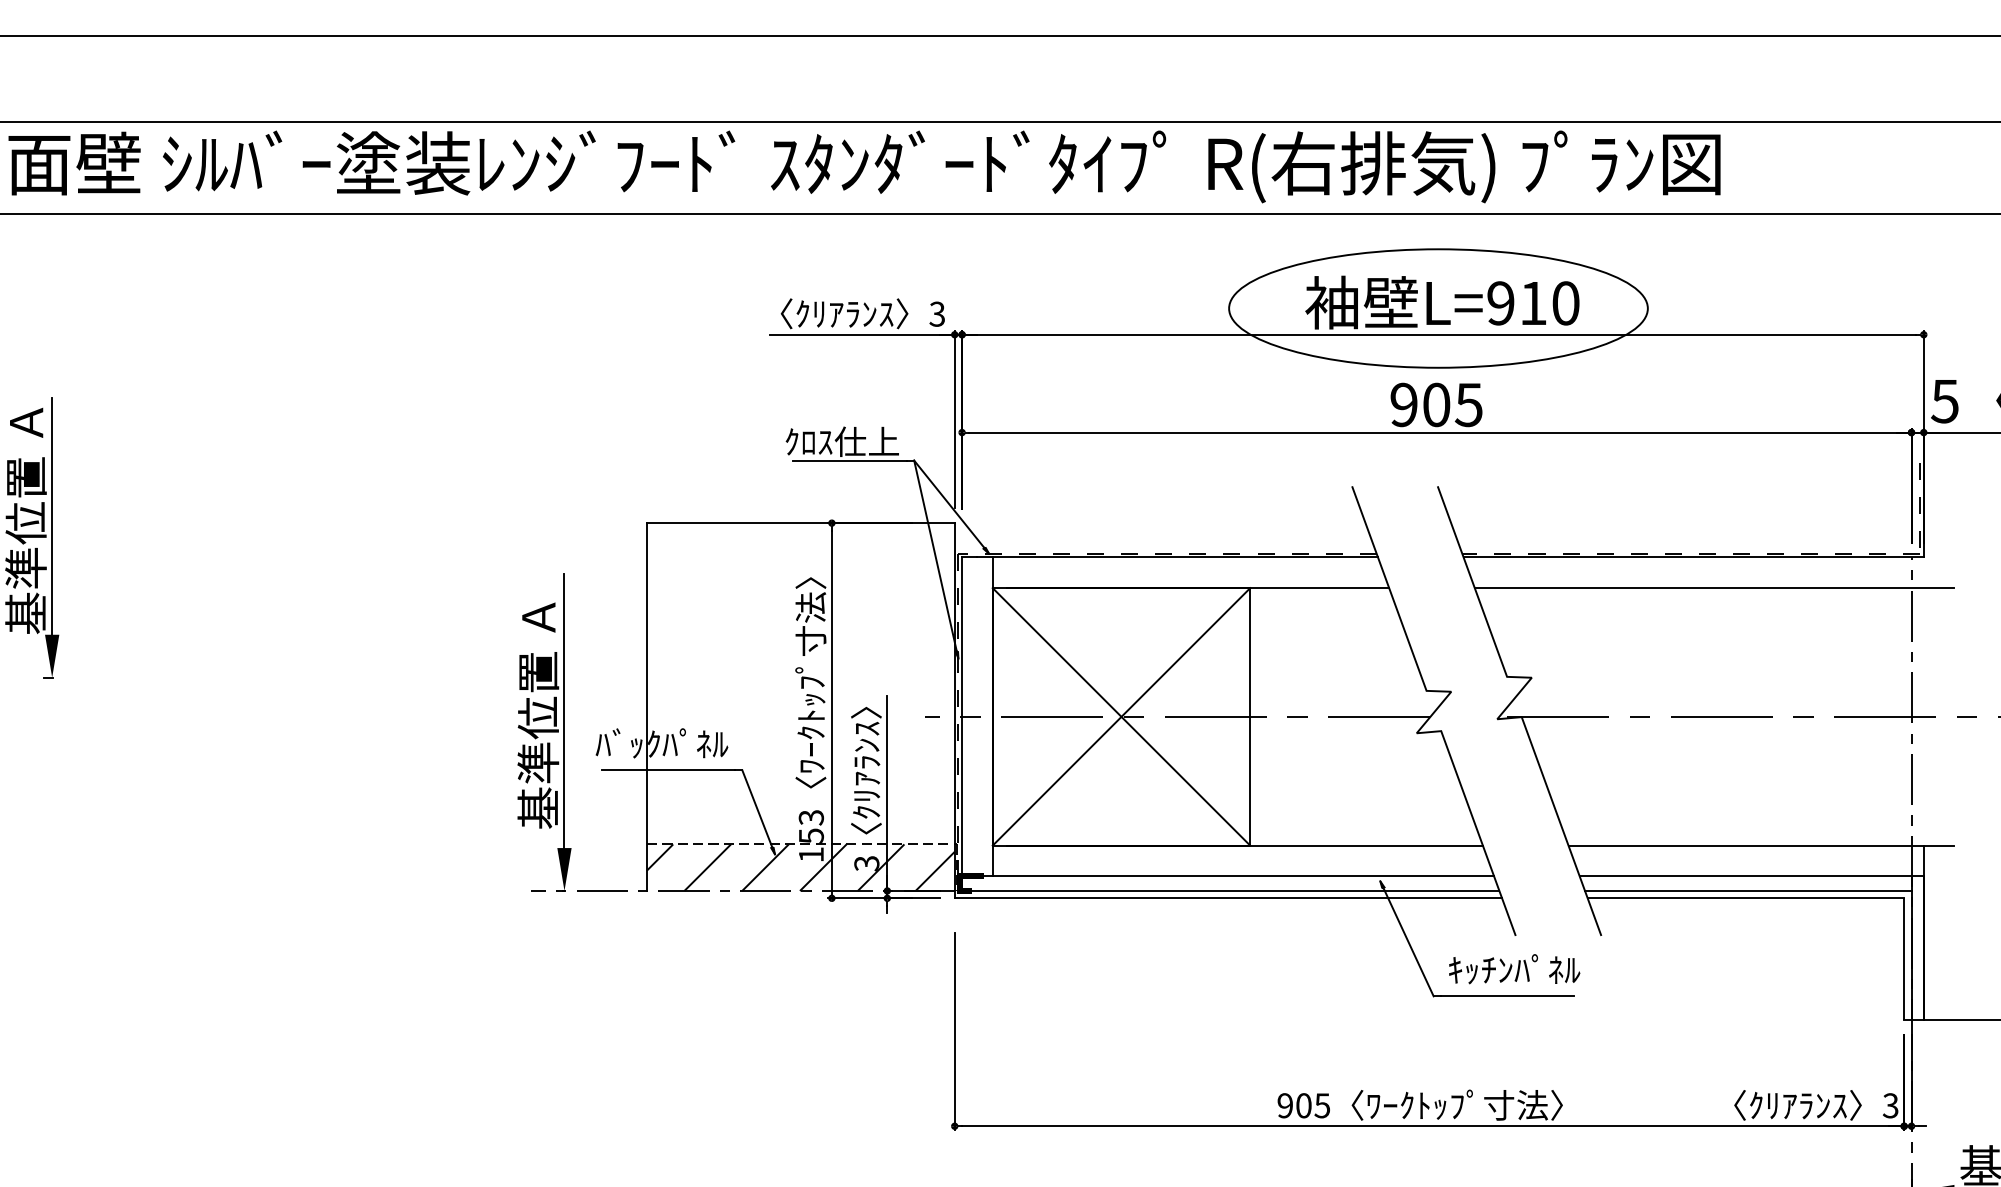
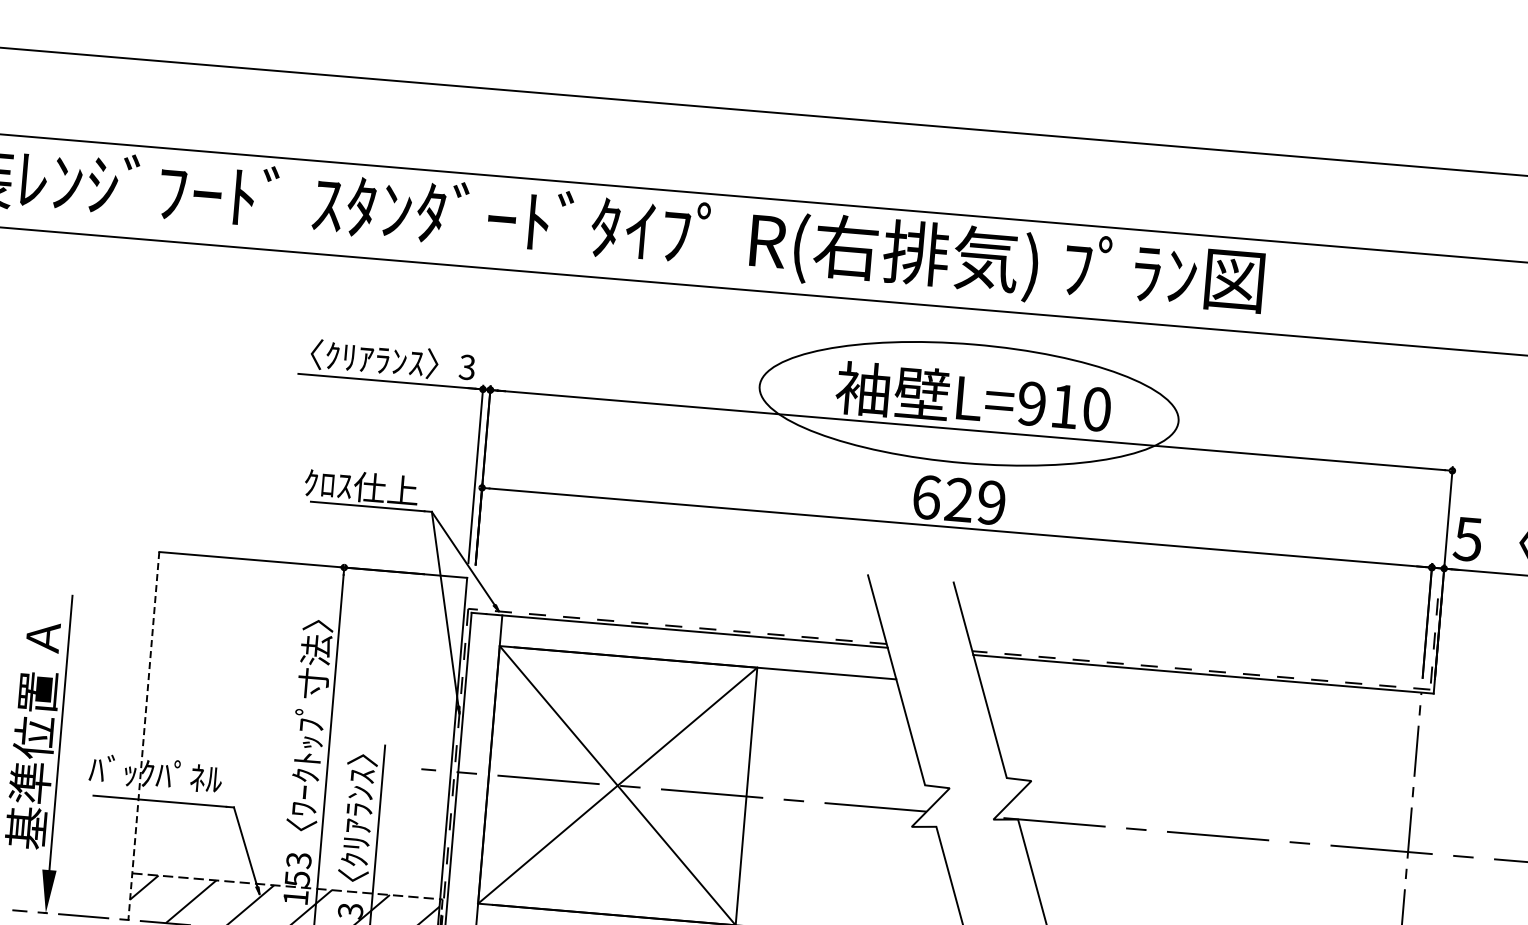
text: (1436, 404) -> (959, 499), 905 -> 629
line: (1714, 588) -> (1221, 707), removed
line: (646, 707) -> (143, 736), solid -> dashed

